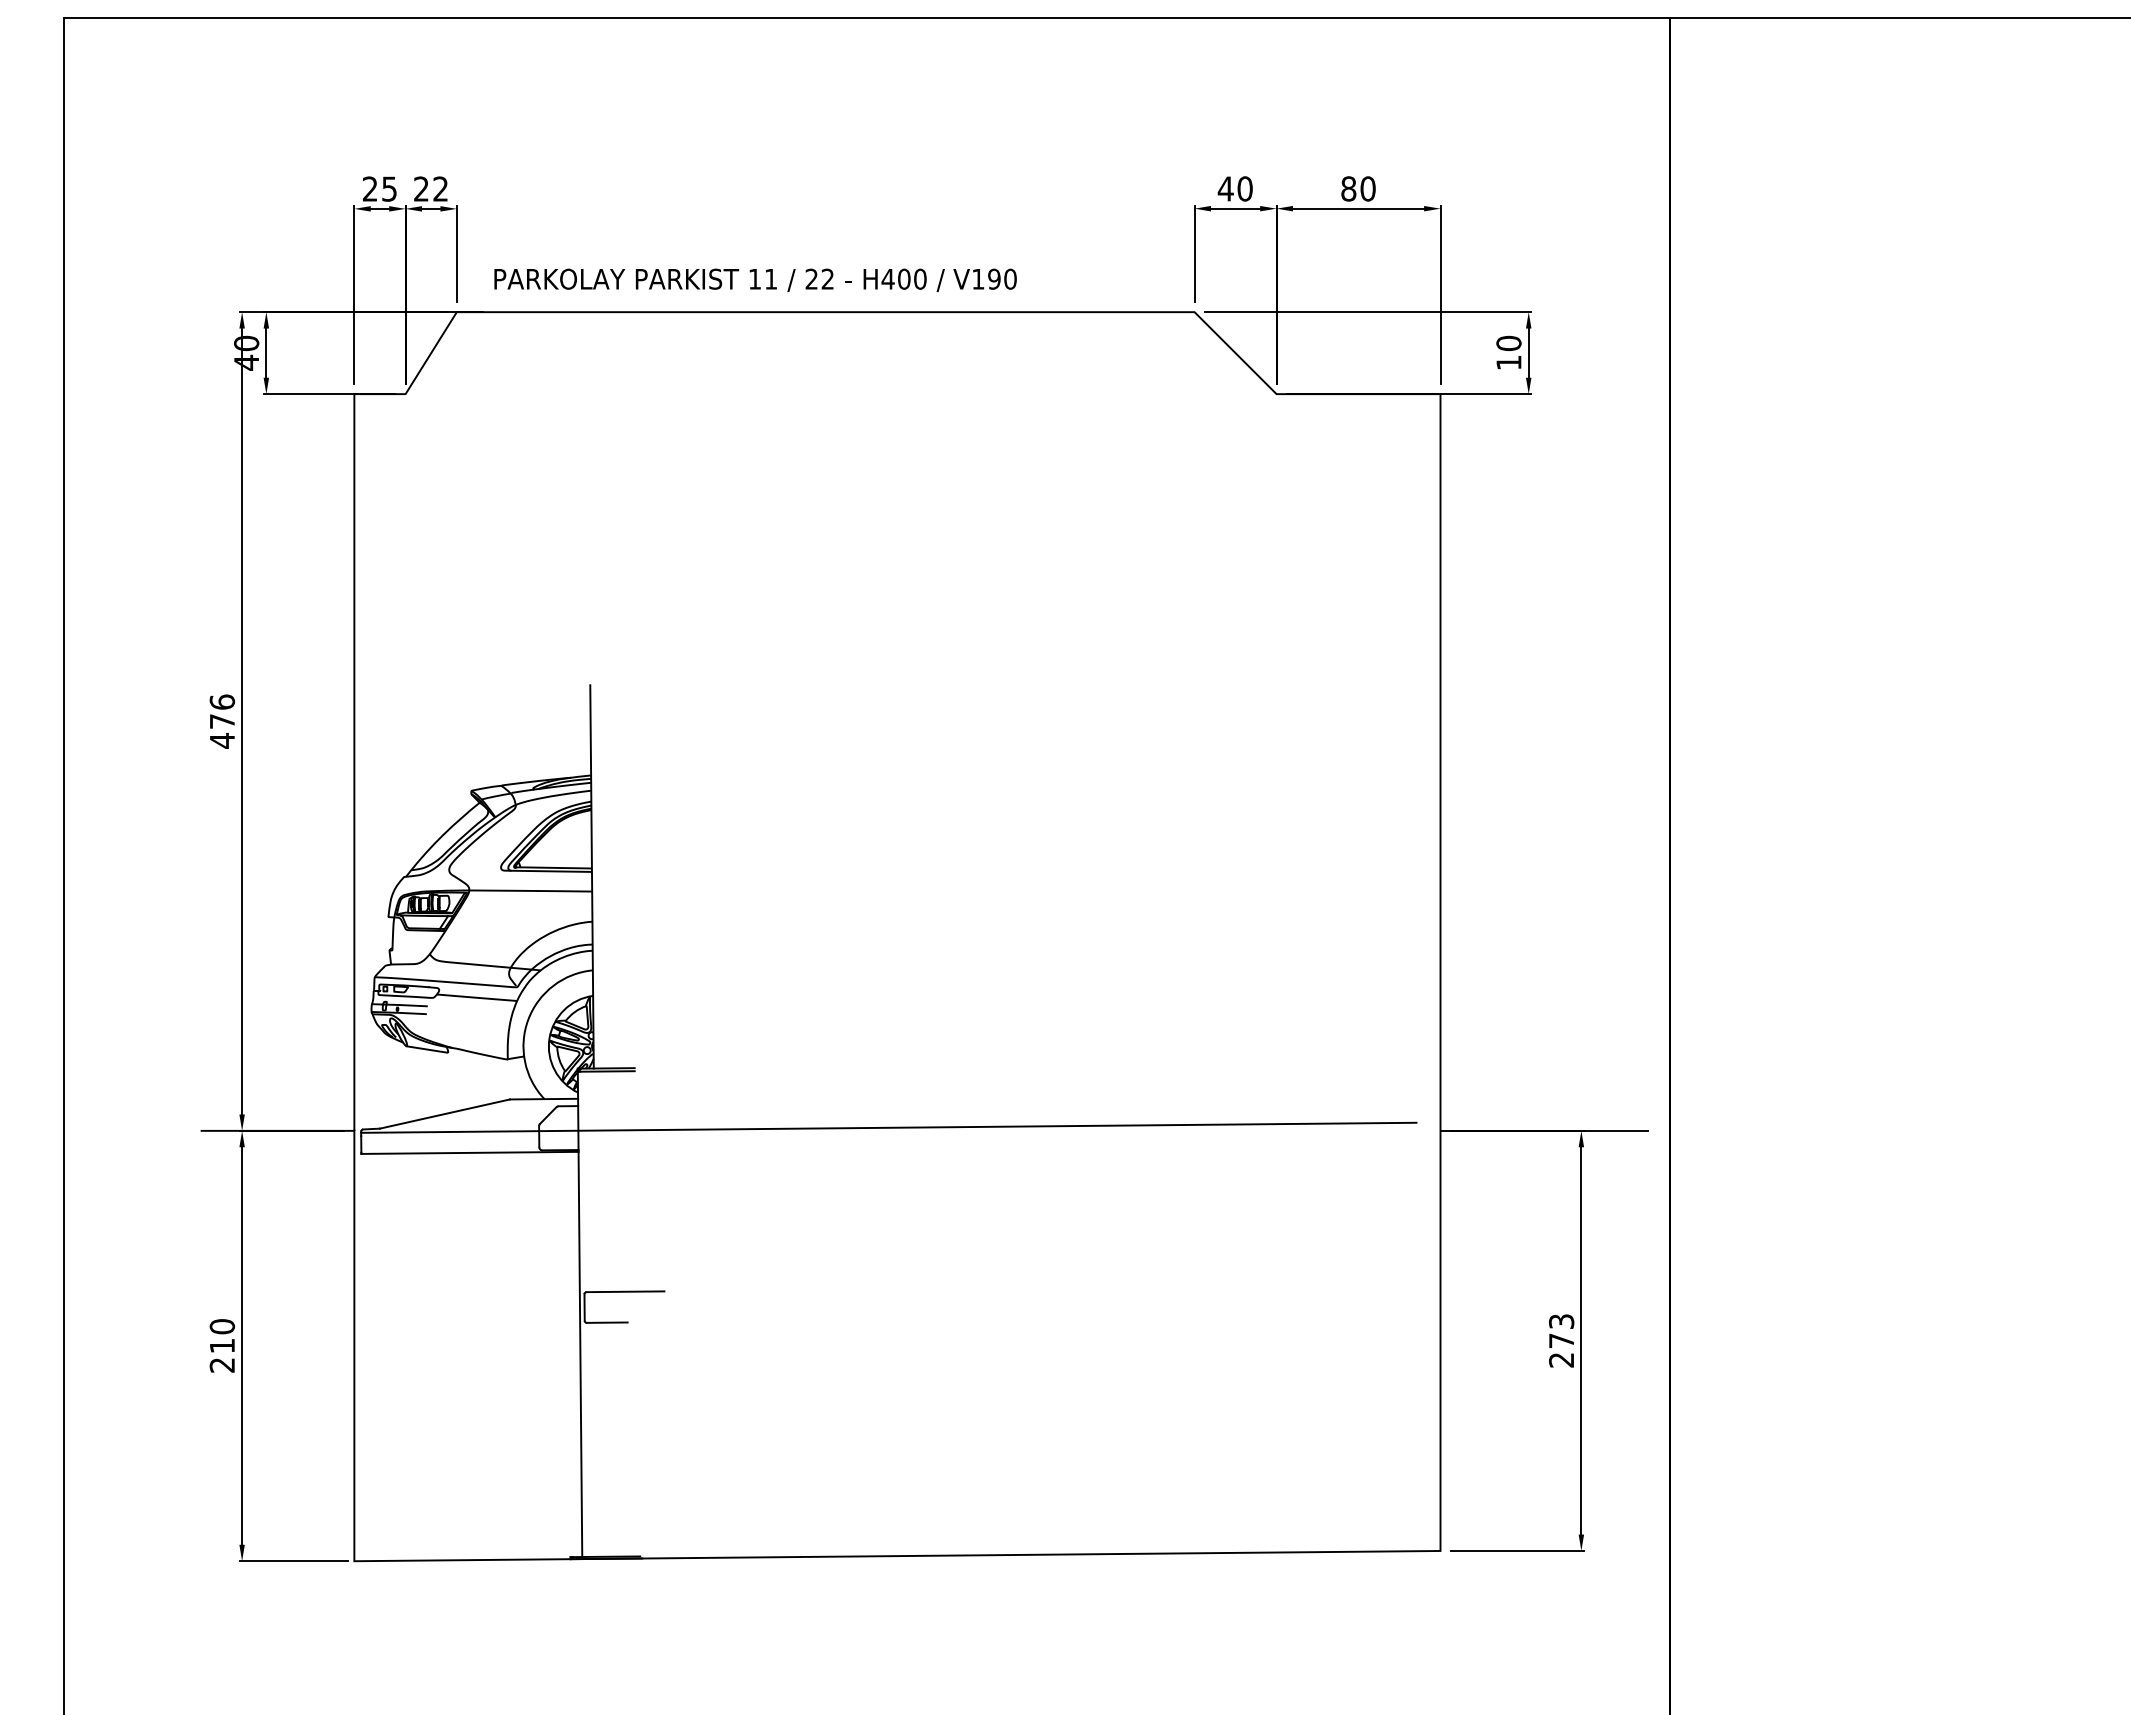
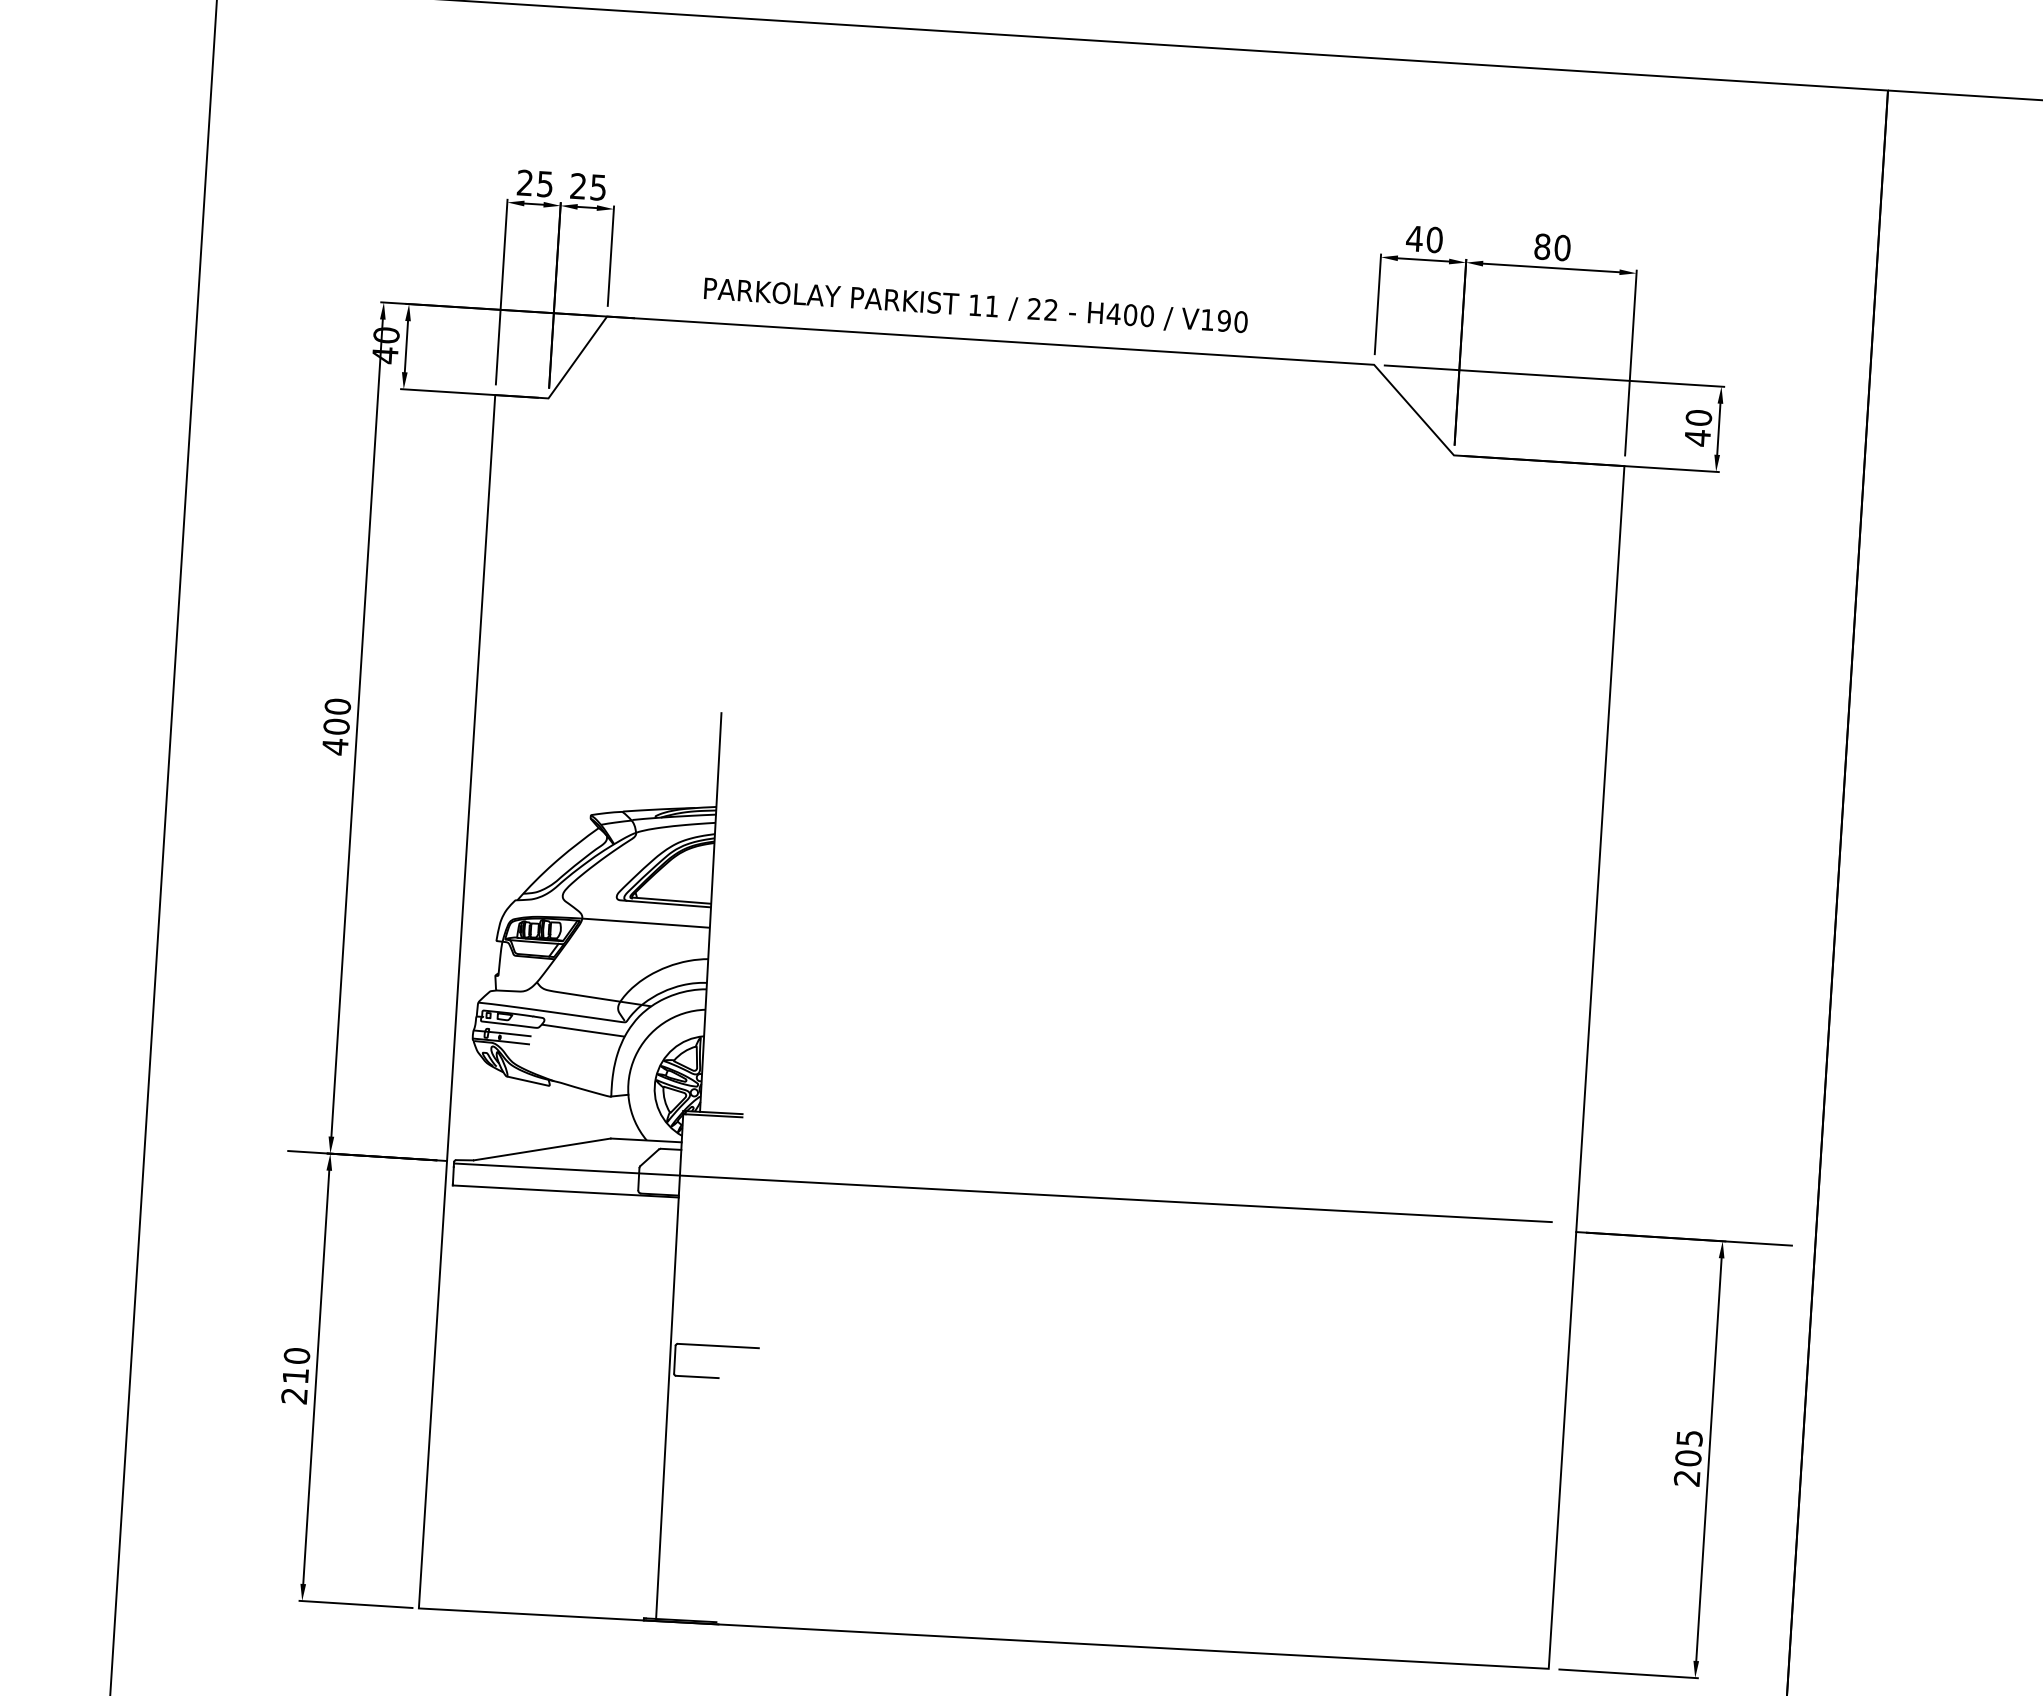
text: (440, 188) -> (598, 186), 22 -> 25
text: (755, 279) -> (975, 305), moved
text: (1508, 362) -> (1697, 437), 10 -> 40
text: (222, 711) -> (337, 716), 476 -> 400
text: (1561, 1331) -> (1688, 1448), 273 -> 205

